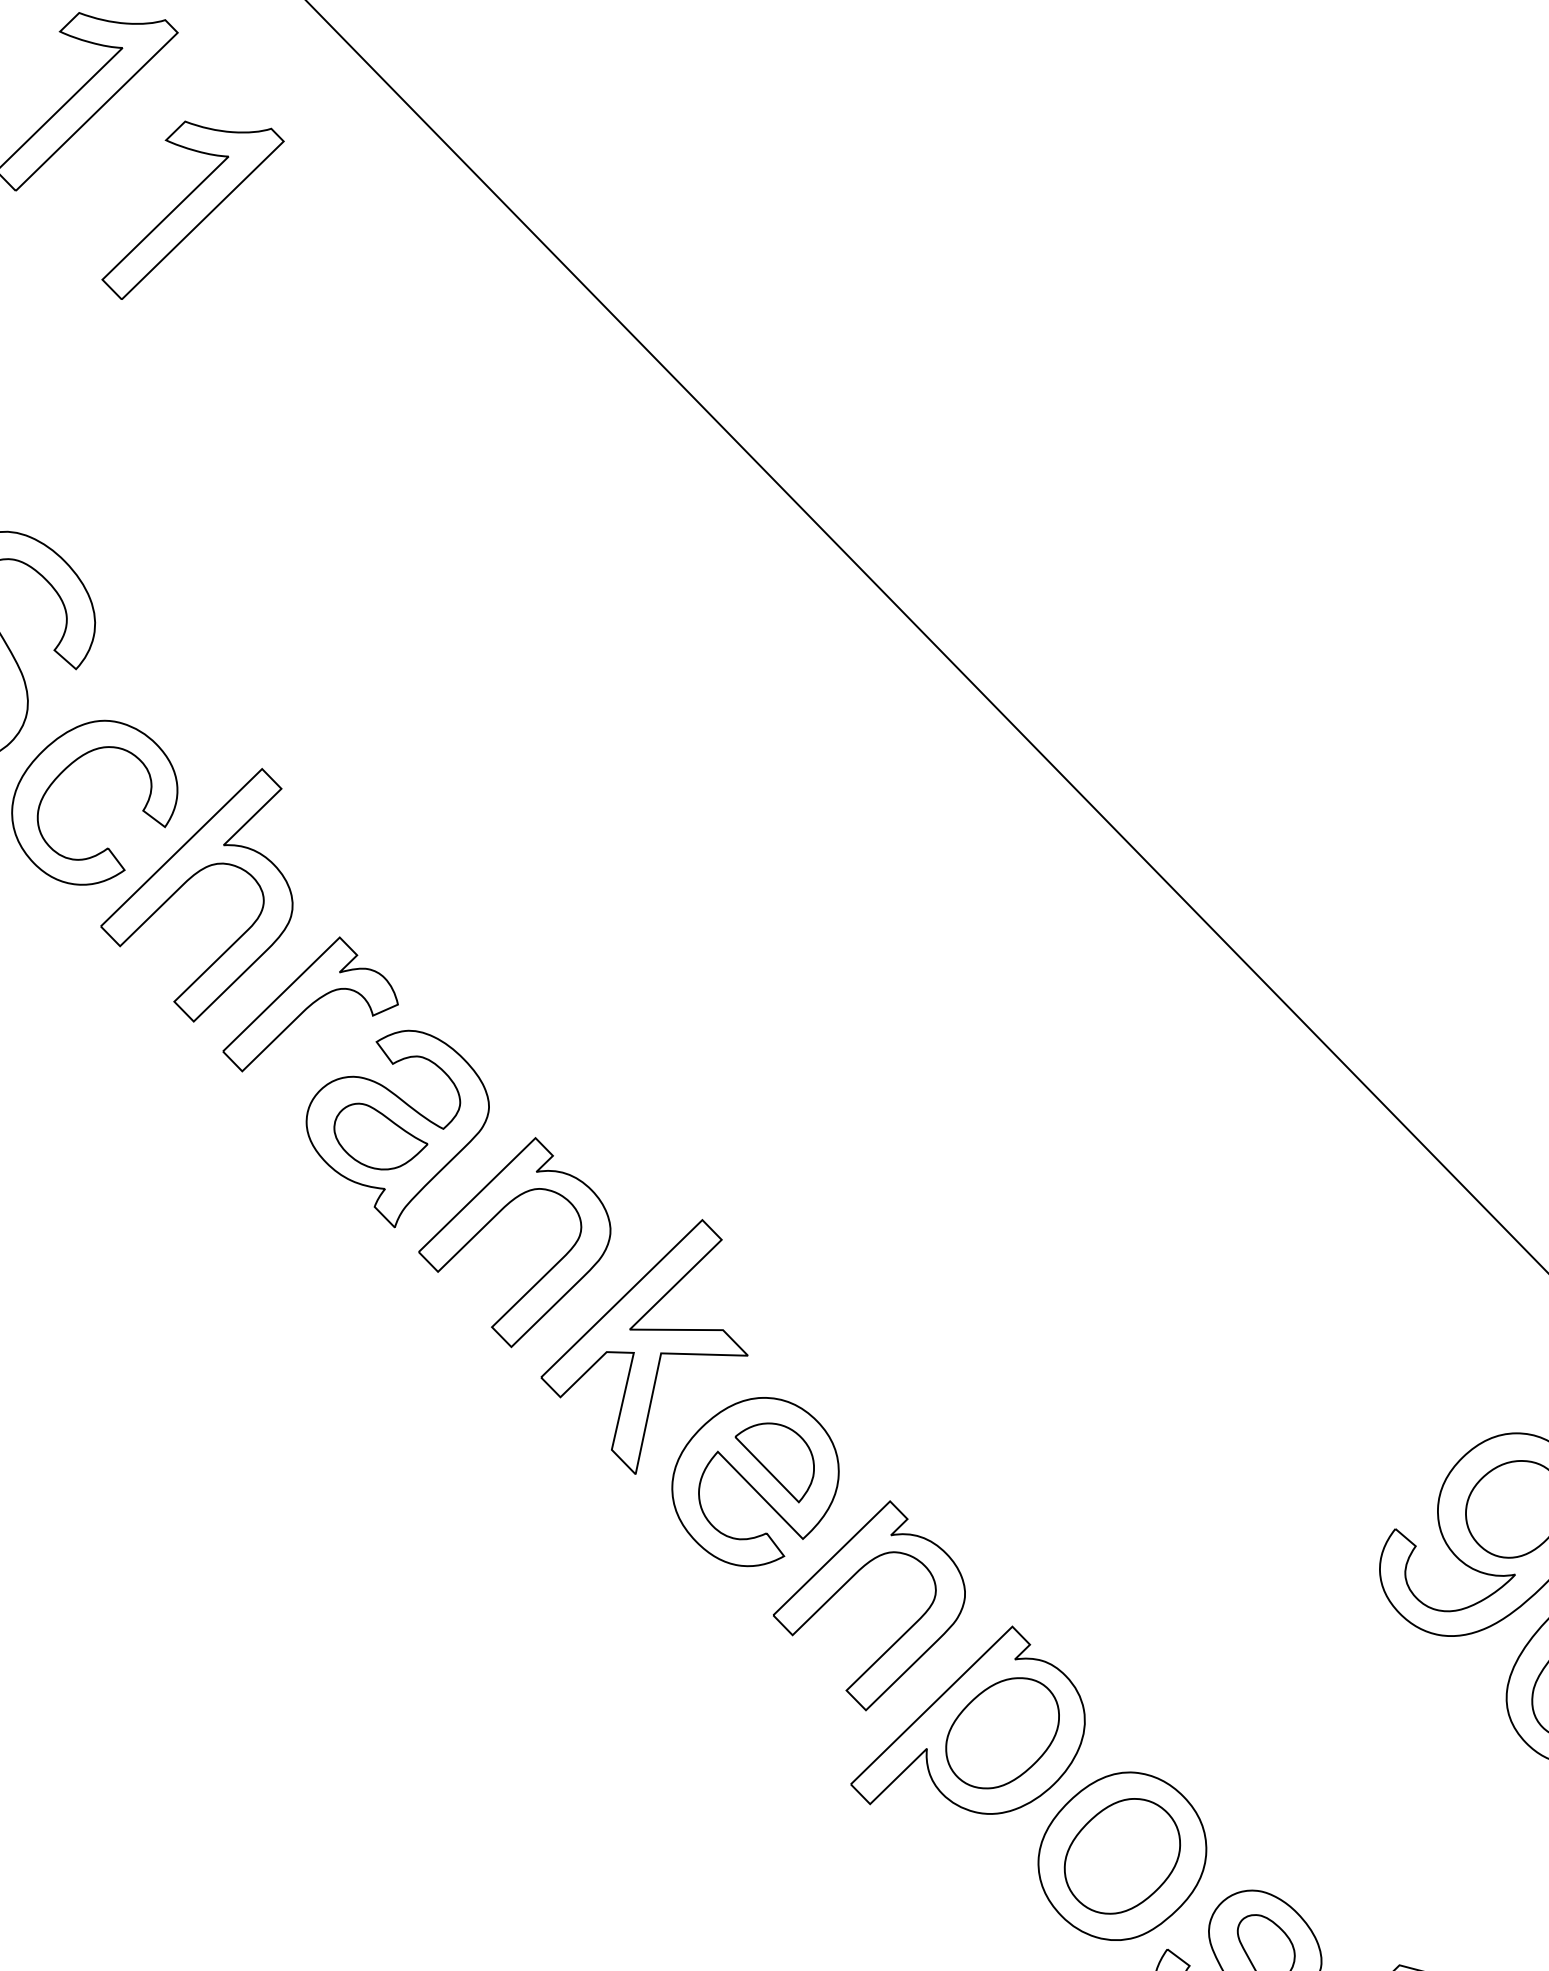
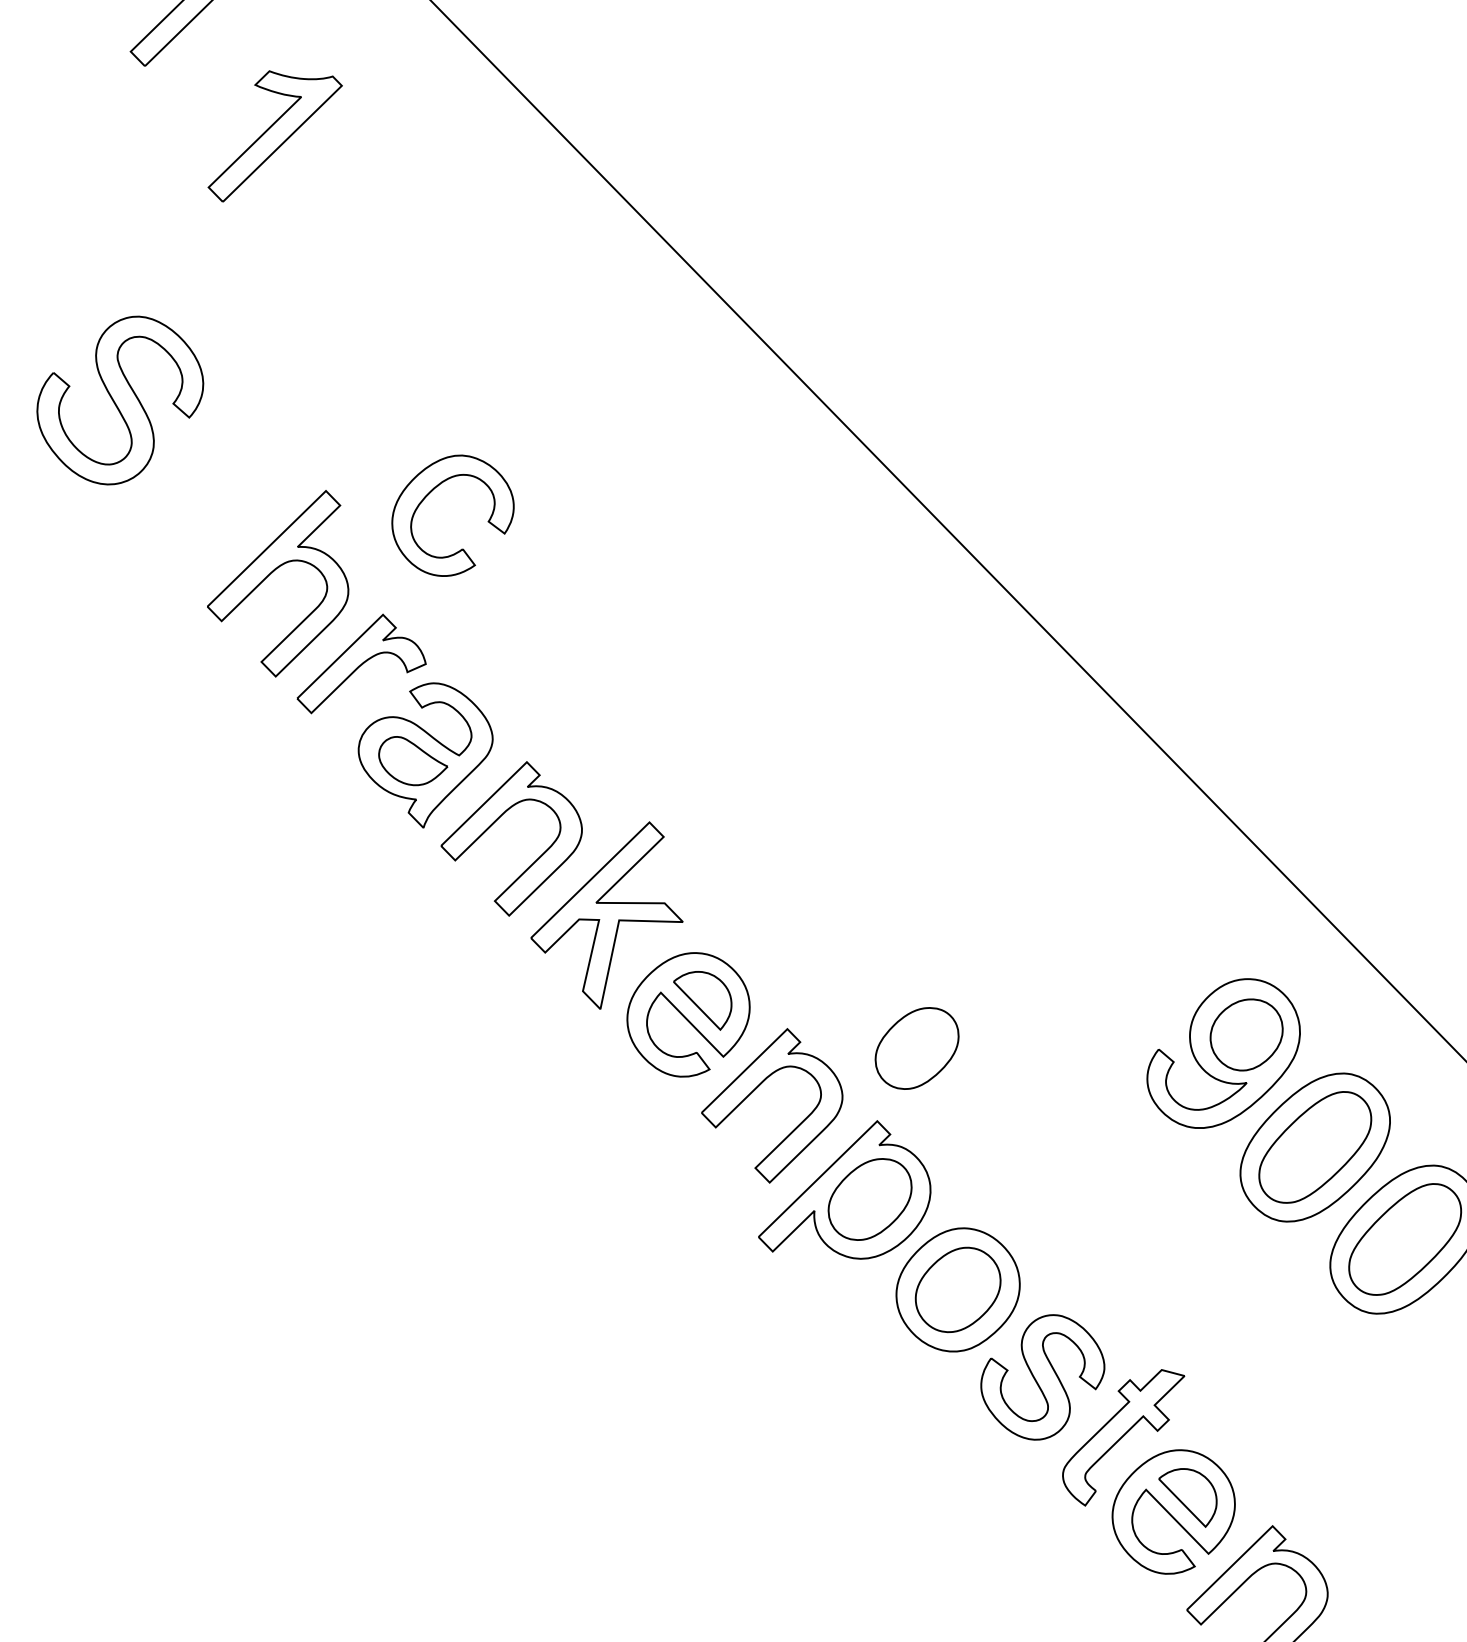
part: (192, 210) -> (274, 136), moved
part: (64, 772) -> (430, 493), moved
part: (1065, 1527) -> (916, 1048), added

